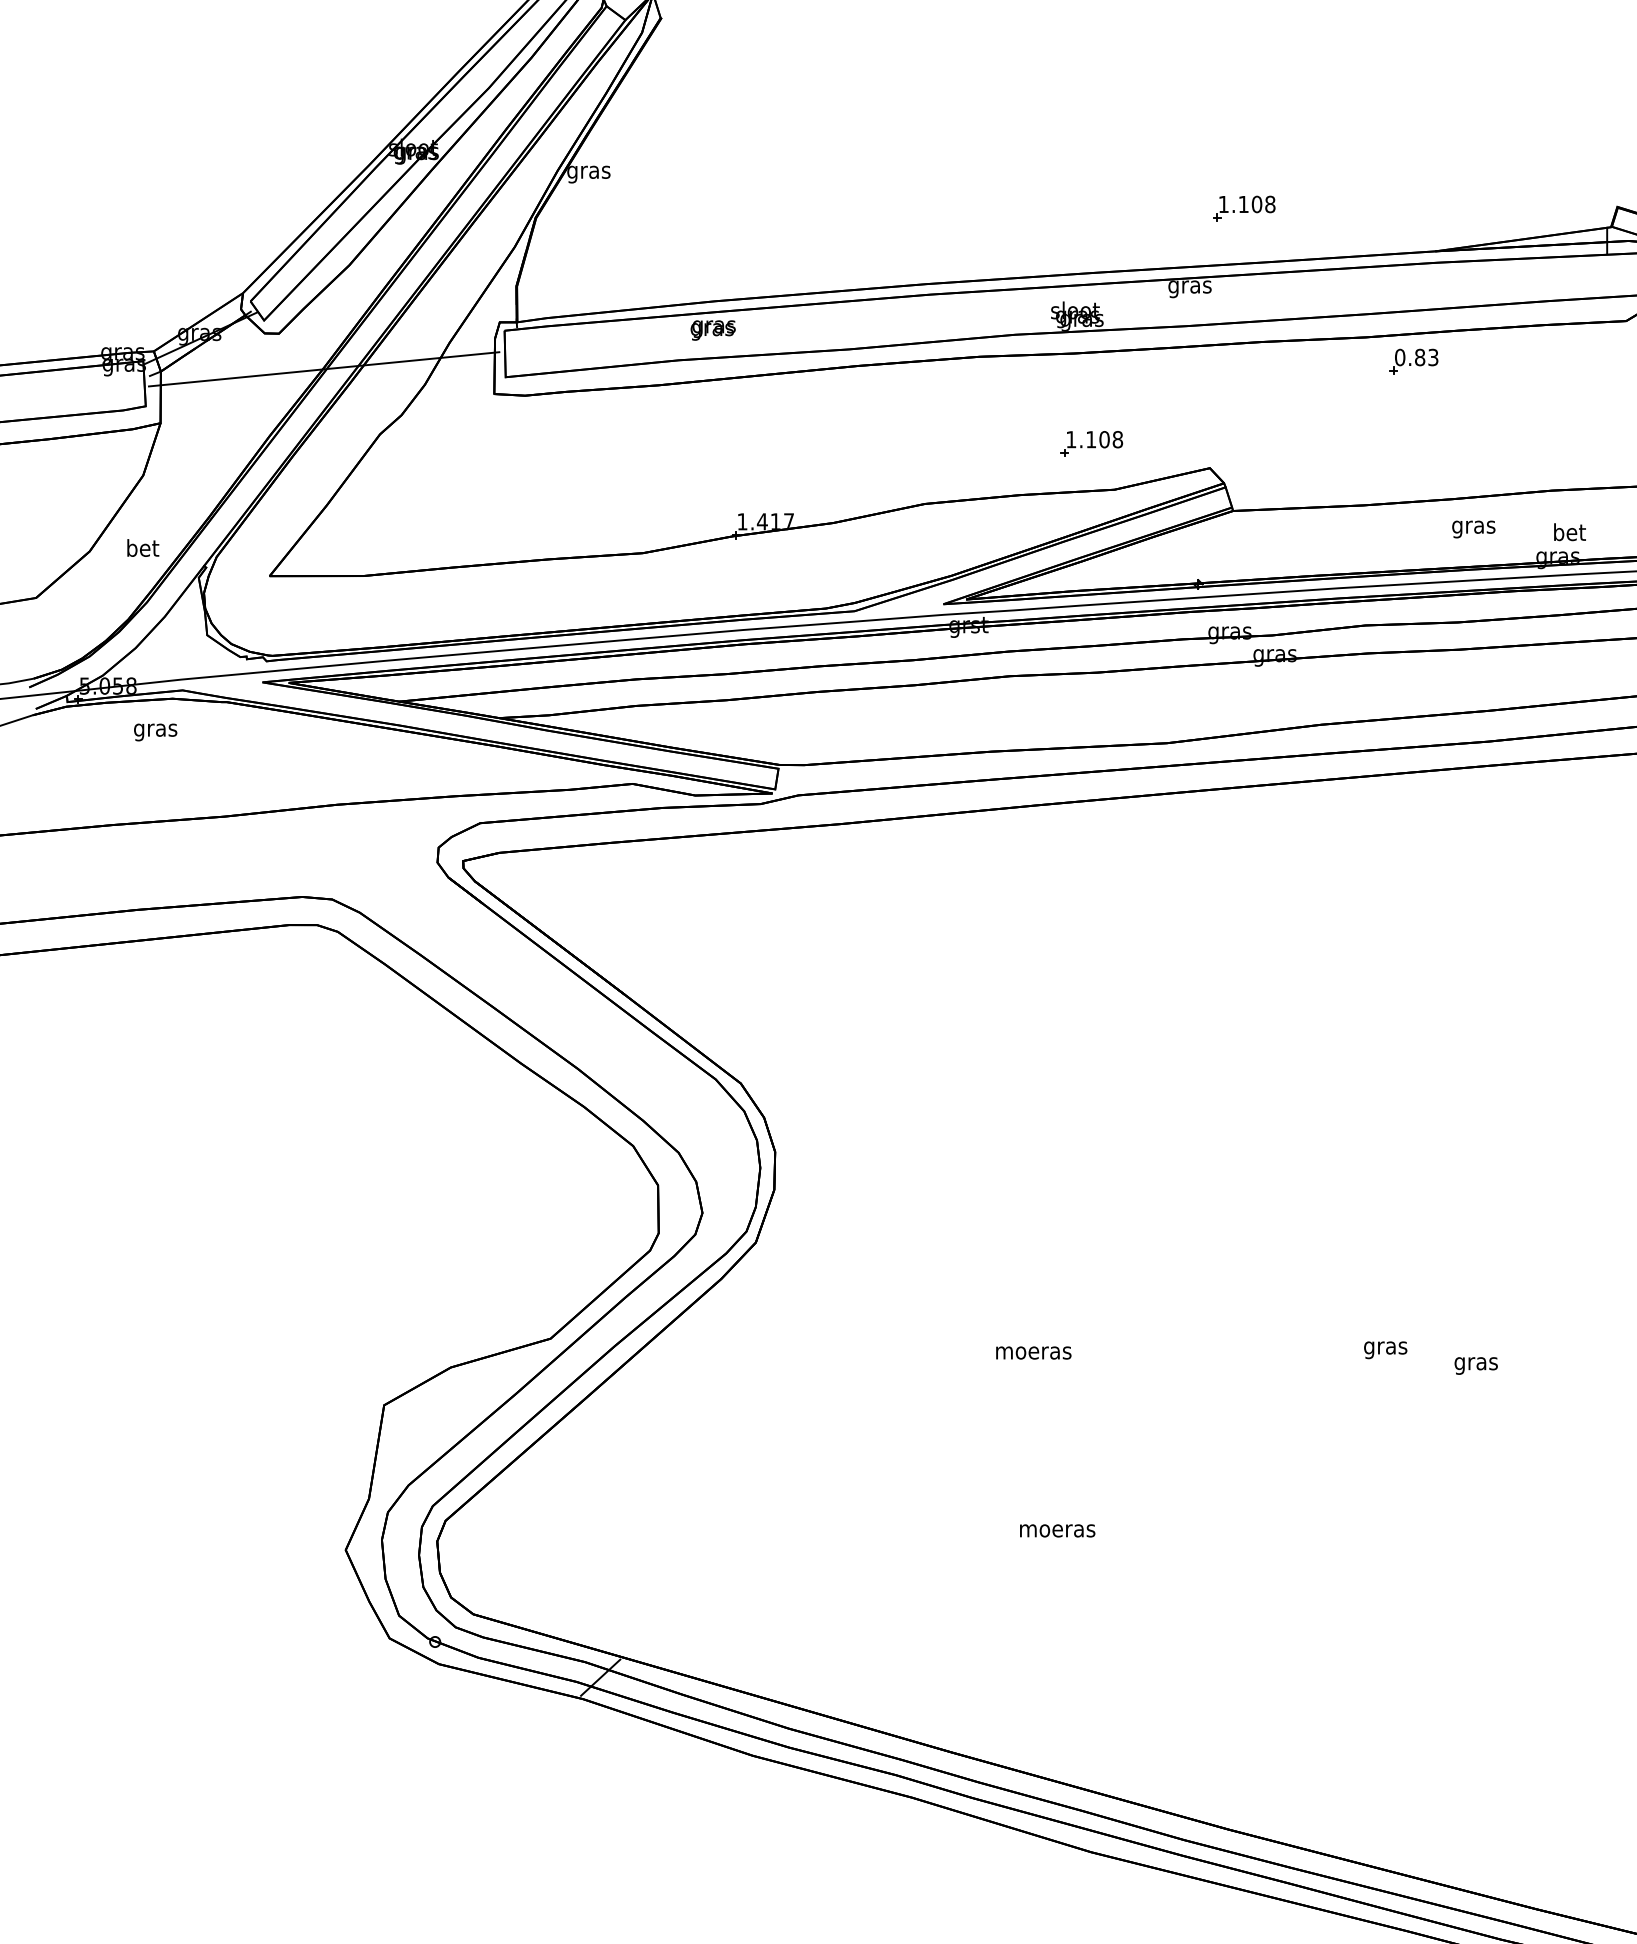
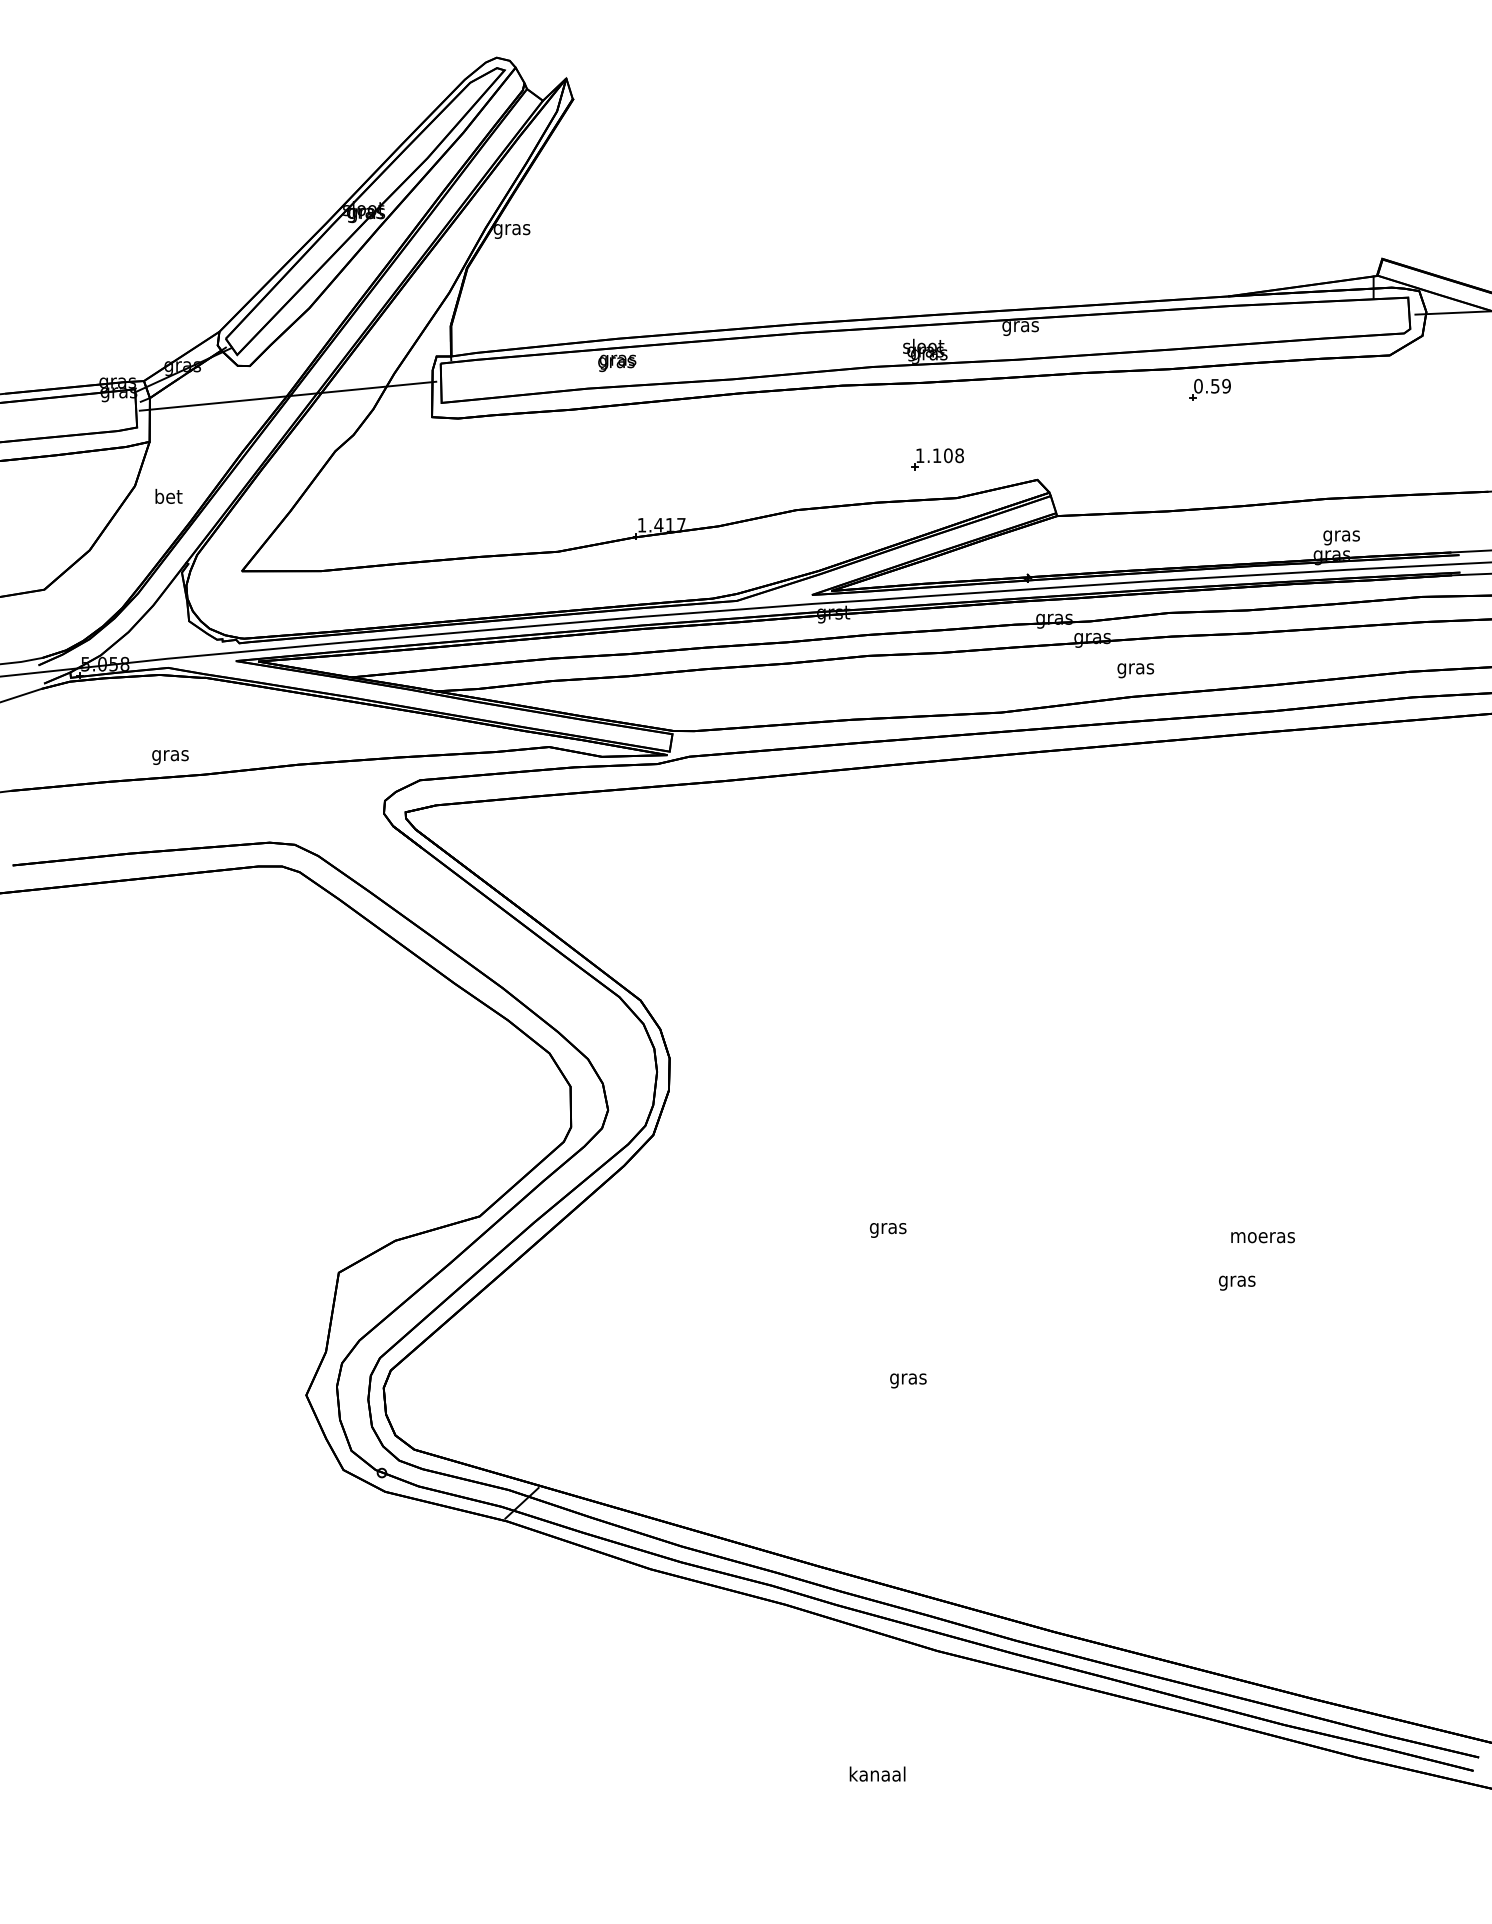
part: (1244, 208) -> (1066, 260), removed
text: (1426, 356) -> (1220, 385), 0.83 -> 0.59
text: (1473, 529) -> (1135, 670), moved
text: (1569, 533) -> (1341, 535), bet -> gras
text: (142, 546) -> (168, 495), moved
text: (155, 732) -> (170, 757), moved
text: (1386, 1349) -> (1237, 1282), moved
text: (1033, 1355) -> (888, 1230), moeras -> gras
text: (1475, 1365) -> (1262, 1239), gras -> moeras
text: (1057, 1532) -> (908, 1380), moeras -> gras

